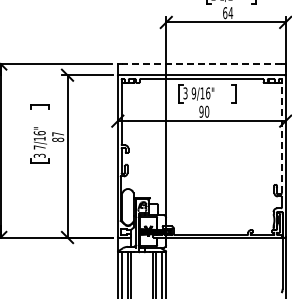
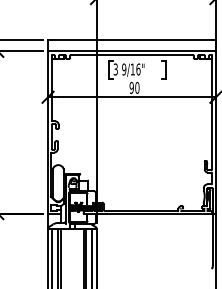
line: (201, 64) -> (131, 40), dashed -> solid
line: (281, 136) -> (211, 112), dashed -> solid

